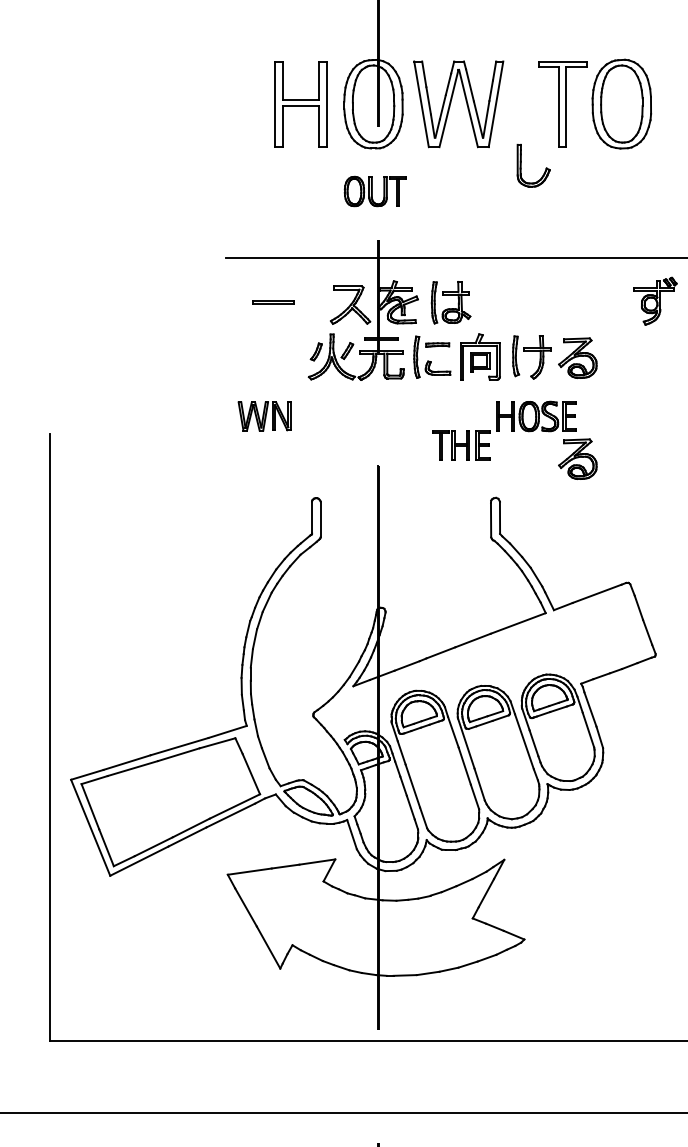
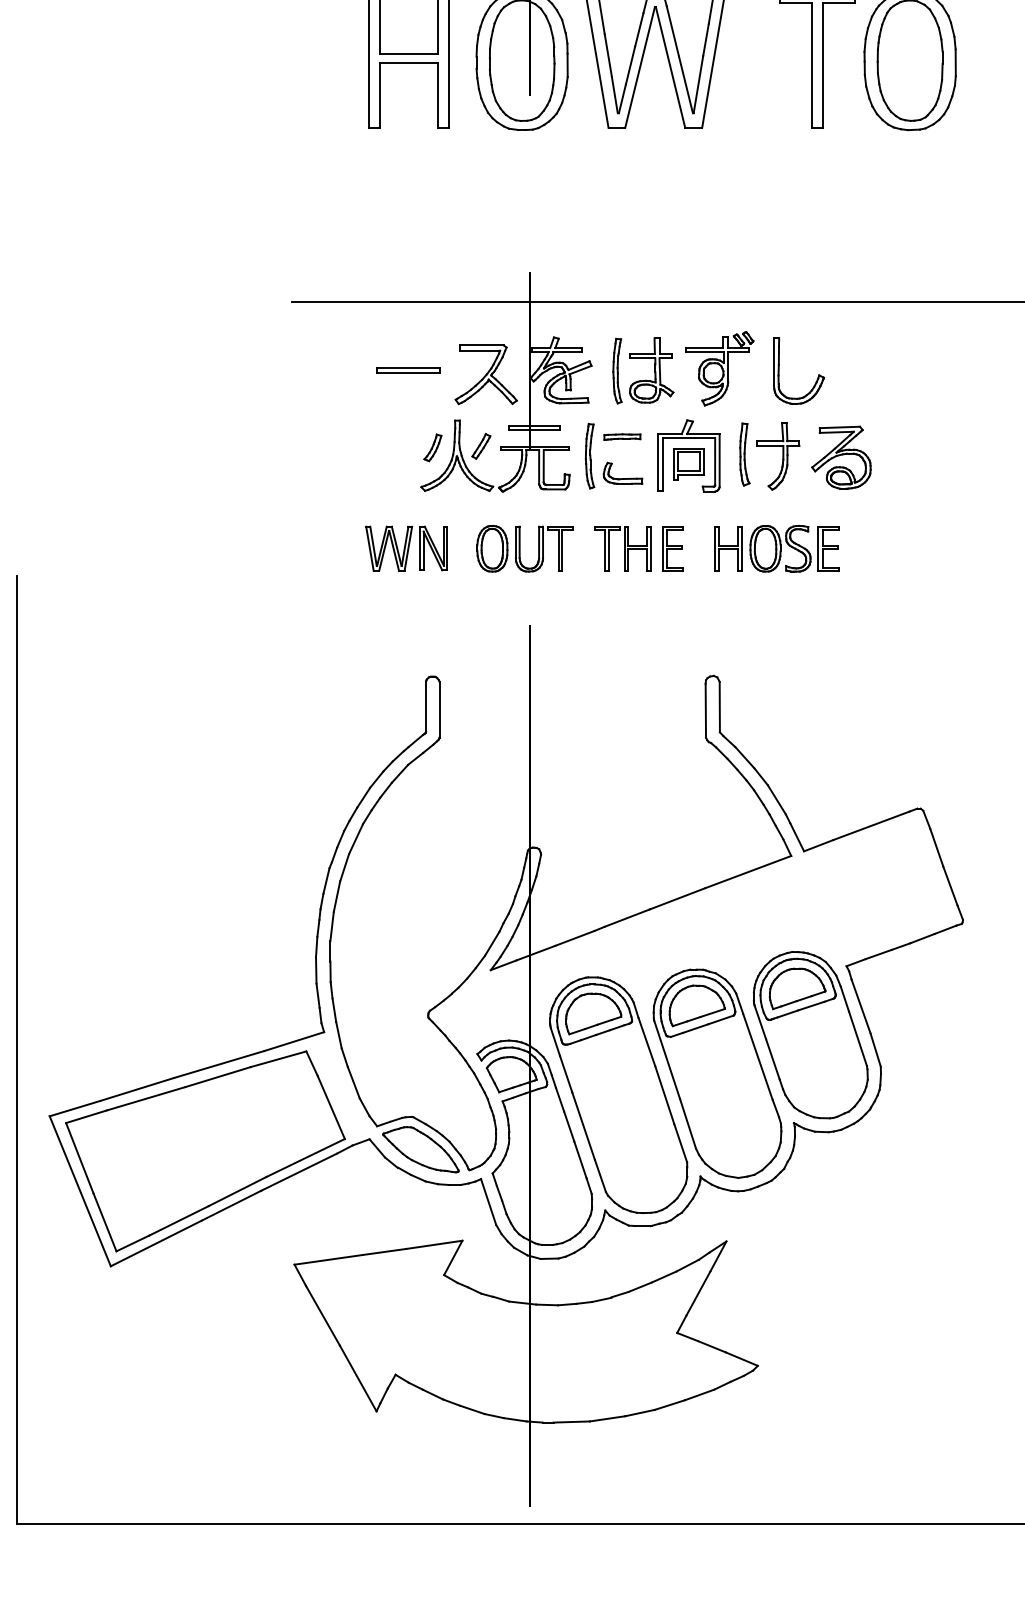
part: (521, 165) -> (779, 370), moved
part: (374, 191) -> (523, 548), moved
part: (655, 300) -> (720, 367), moved
line: (273, 301) -> (408, 369), moved
part: (264, 416) -> (406, 548), moved
part: (461, 445) -> (639, 548), moved
part: (577, 458) -> (840, 614), removed

